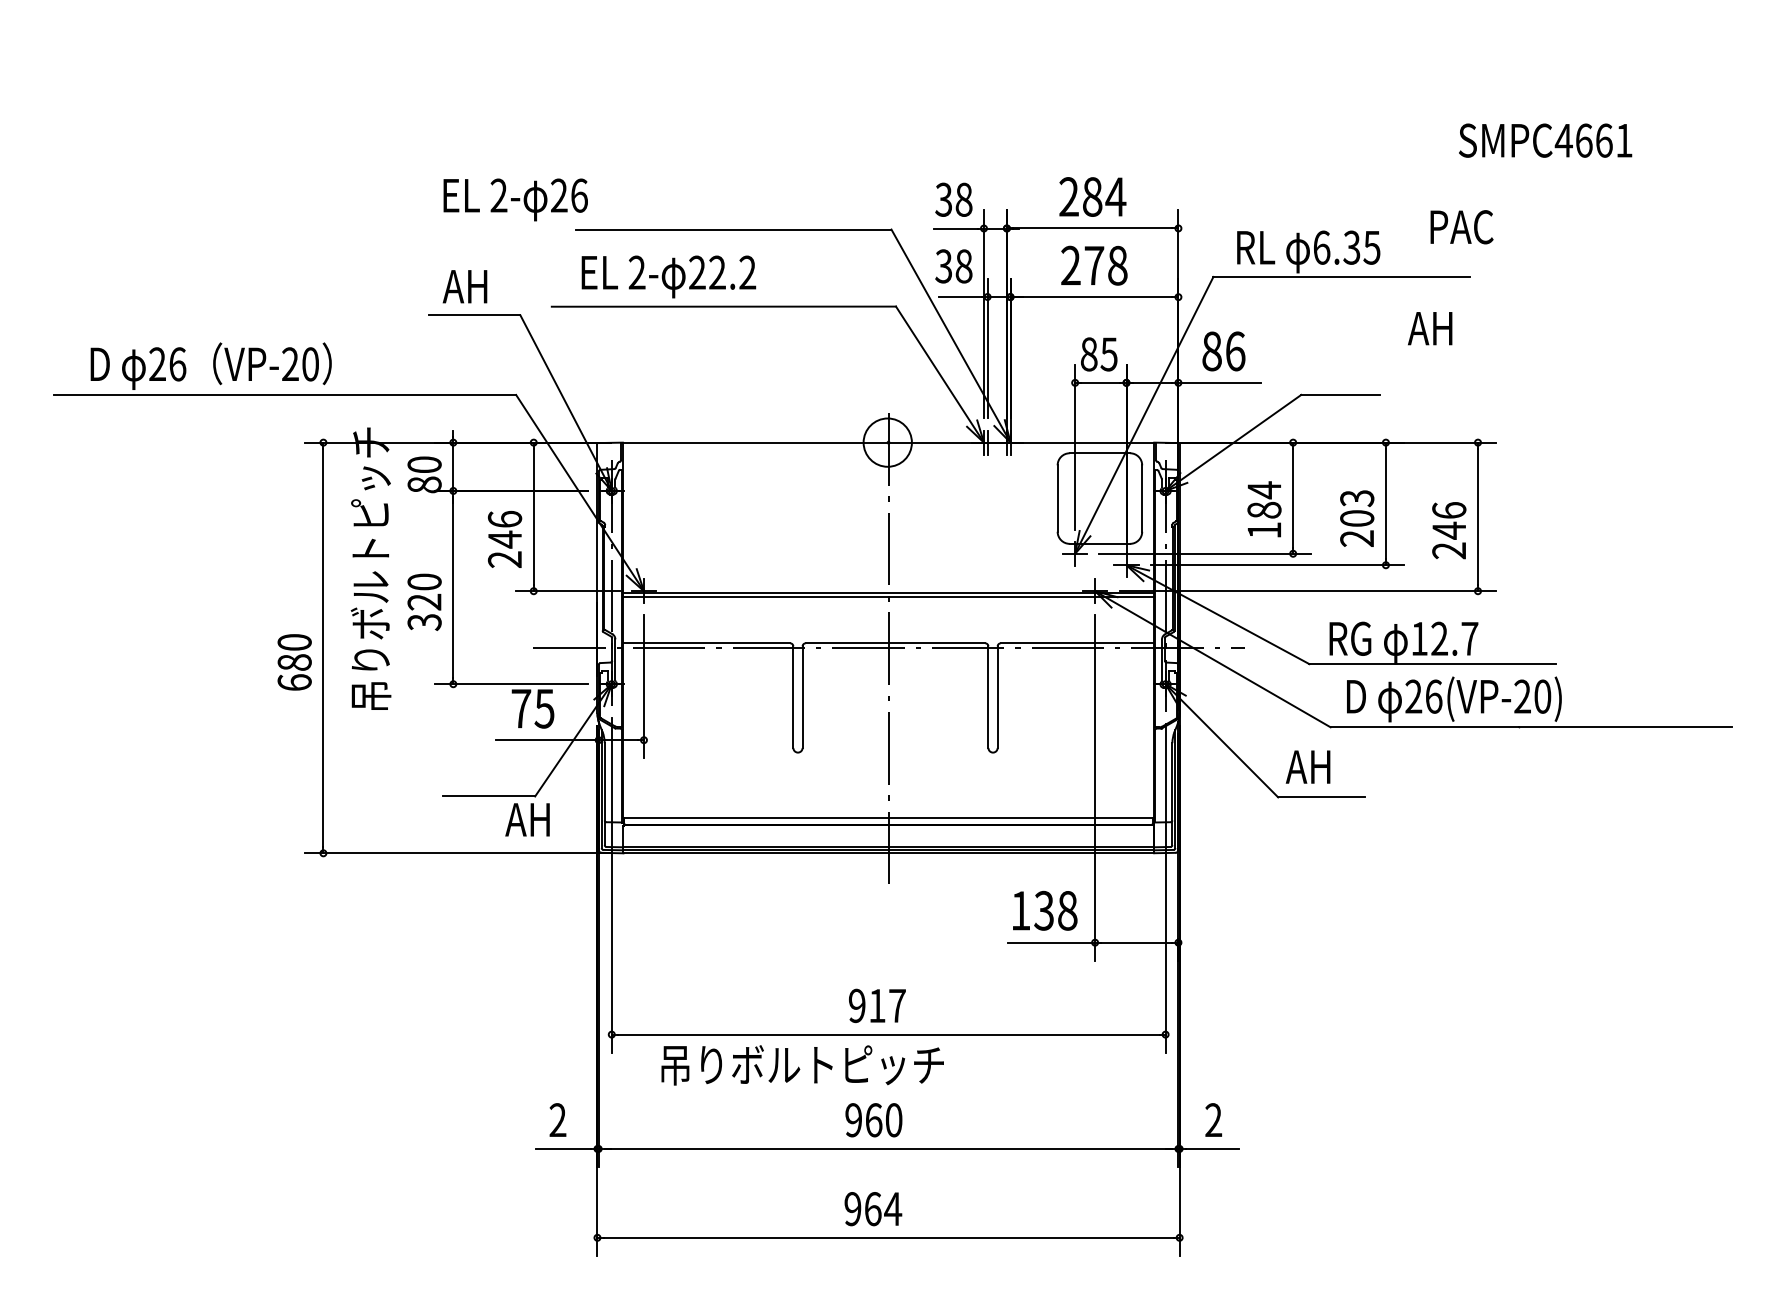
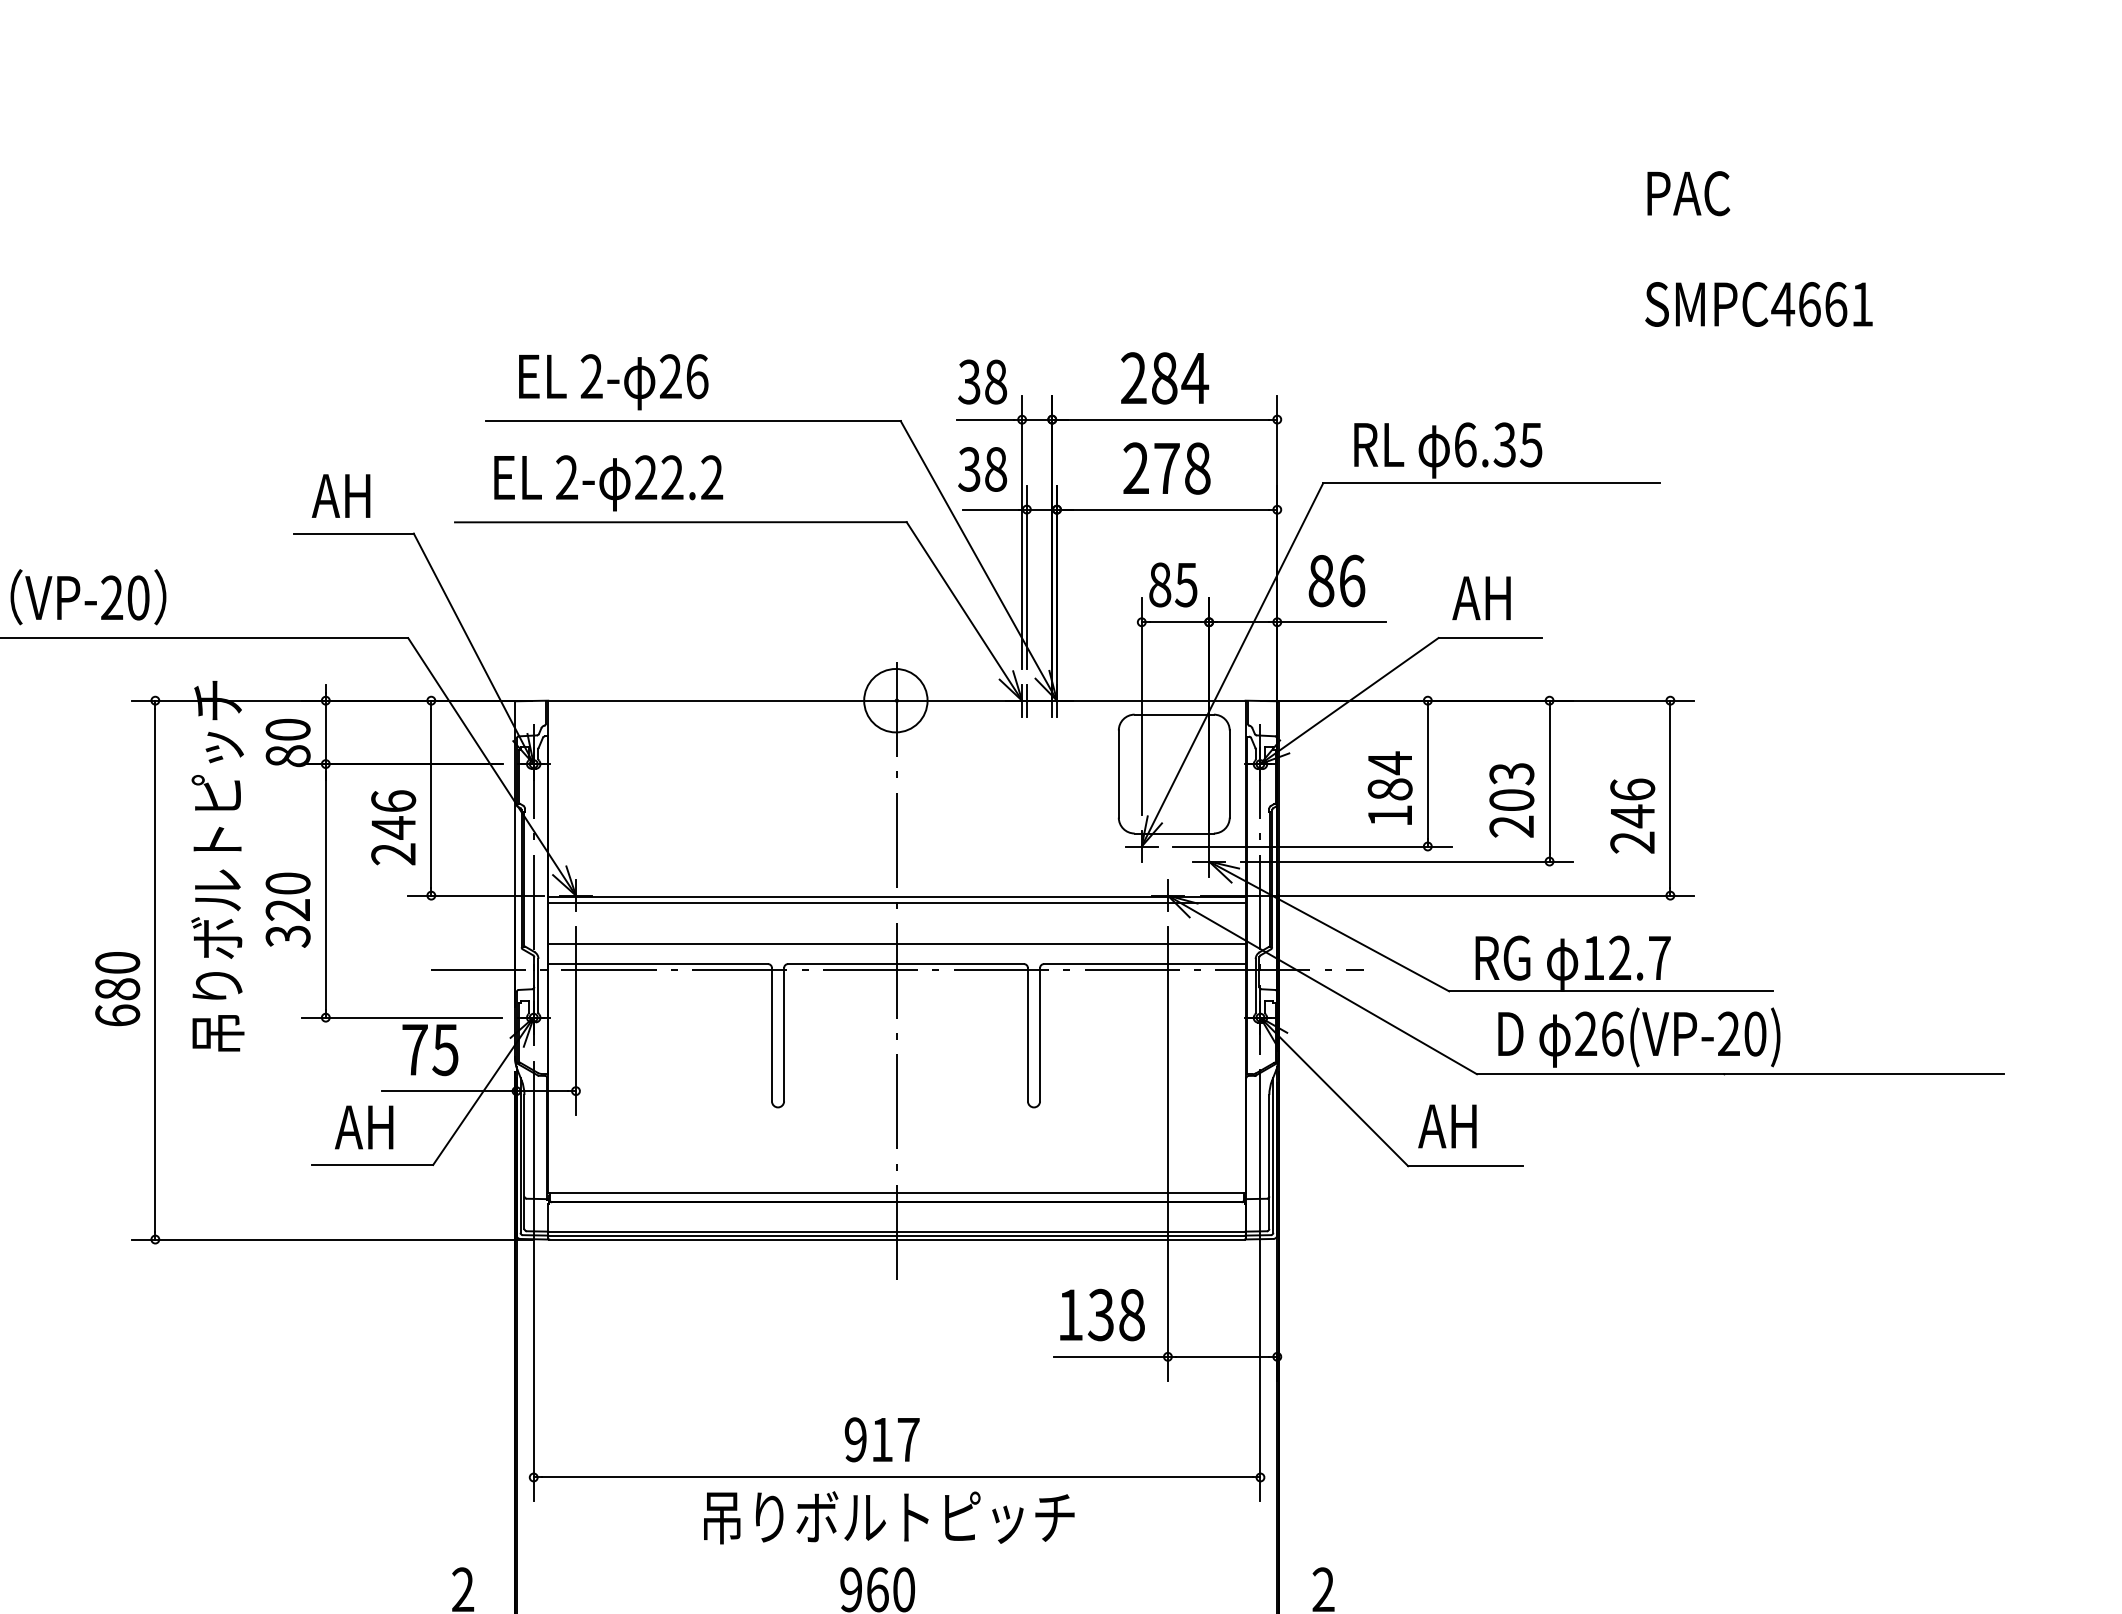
text: (515, 199) -> (613, 381), moved
text: (1461, 227) -> (1688, 193), moved
text: (1430, 328) -> (1482, 598), moved
line: (888, 628) -> (896, 944), added
text: (527, 819) -> (364, 1126), moved
text: (802, 1065) -> (888, 1518), moved

